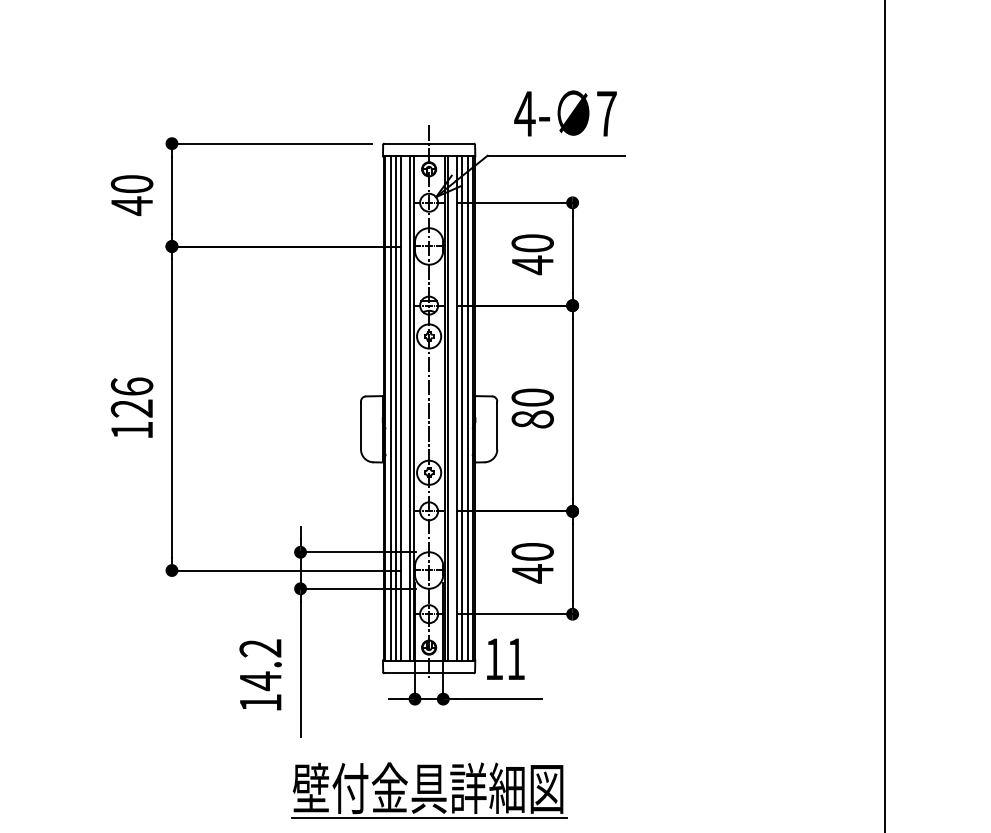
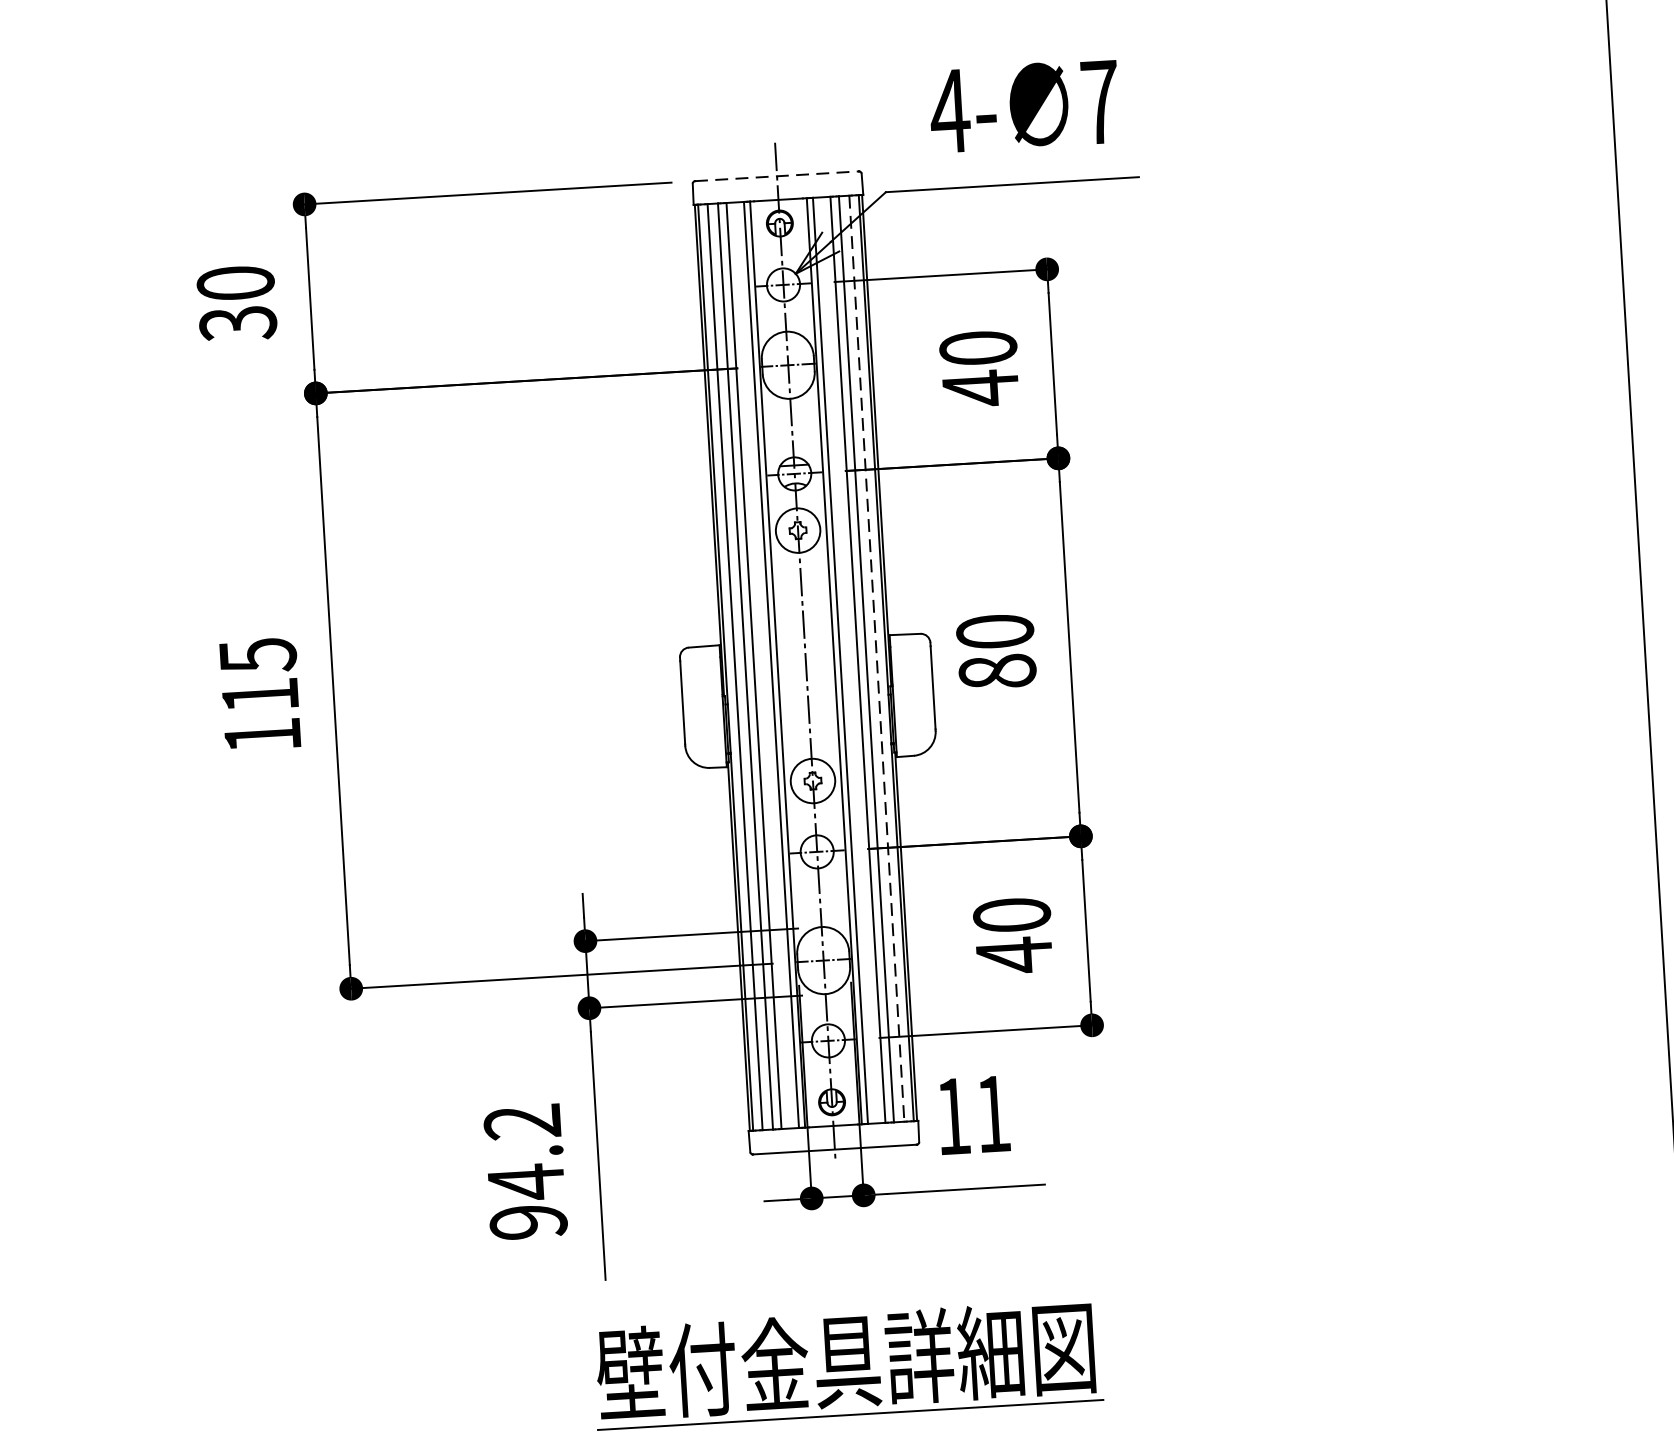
line: (429, 143) -> (777, 176), solid -> dashed
text: (131, 206) -> (237, 324), 40 -> 30
text: (131, 397) -> (257, 675), 126 -> 115
line: (467, 408) -> (876, 658), solid -> dashed
text: (260, 702) -> (528, 1221), 14.2 -> 94.2

